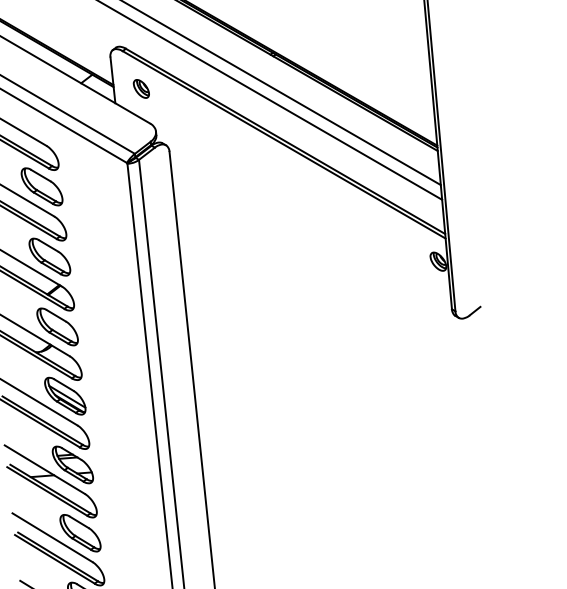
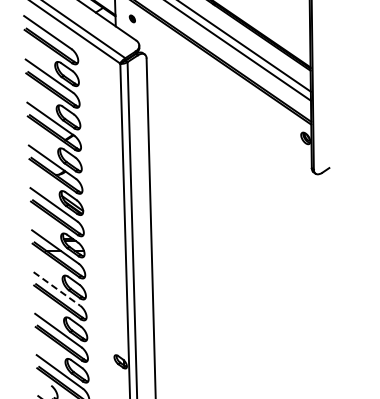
part: (141, 88) -> (132, 18), size x0.6
line: (51, 536) -> (56, 288), solid -> dashed

